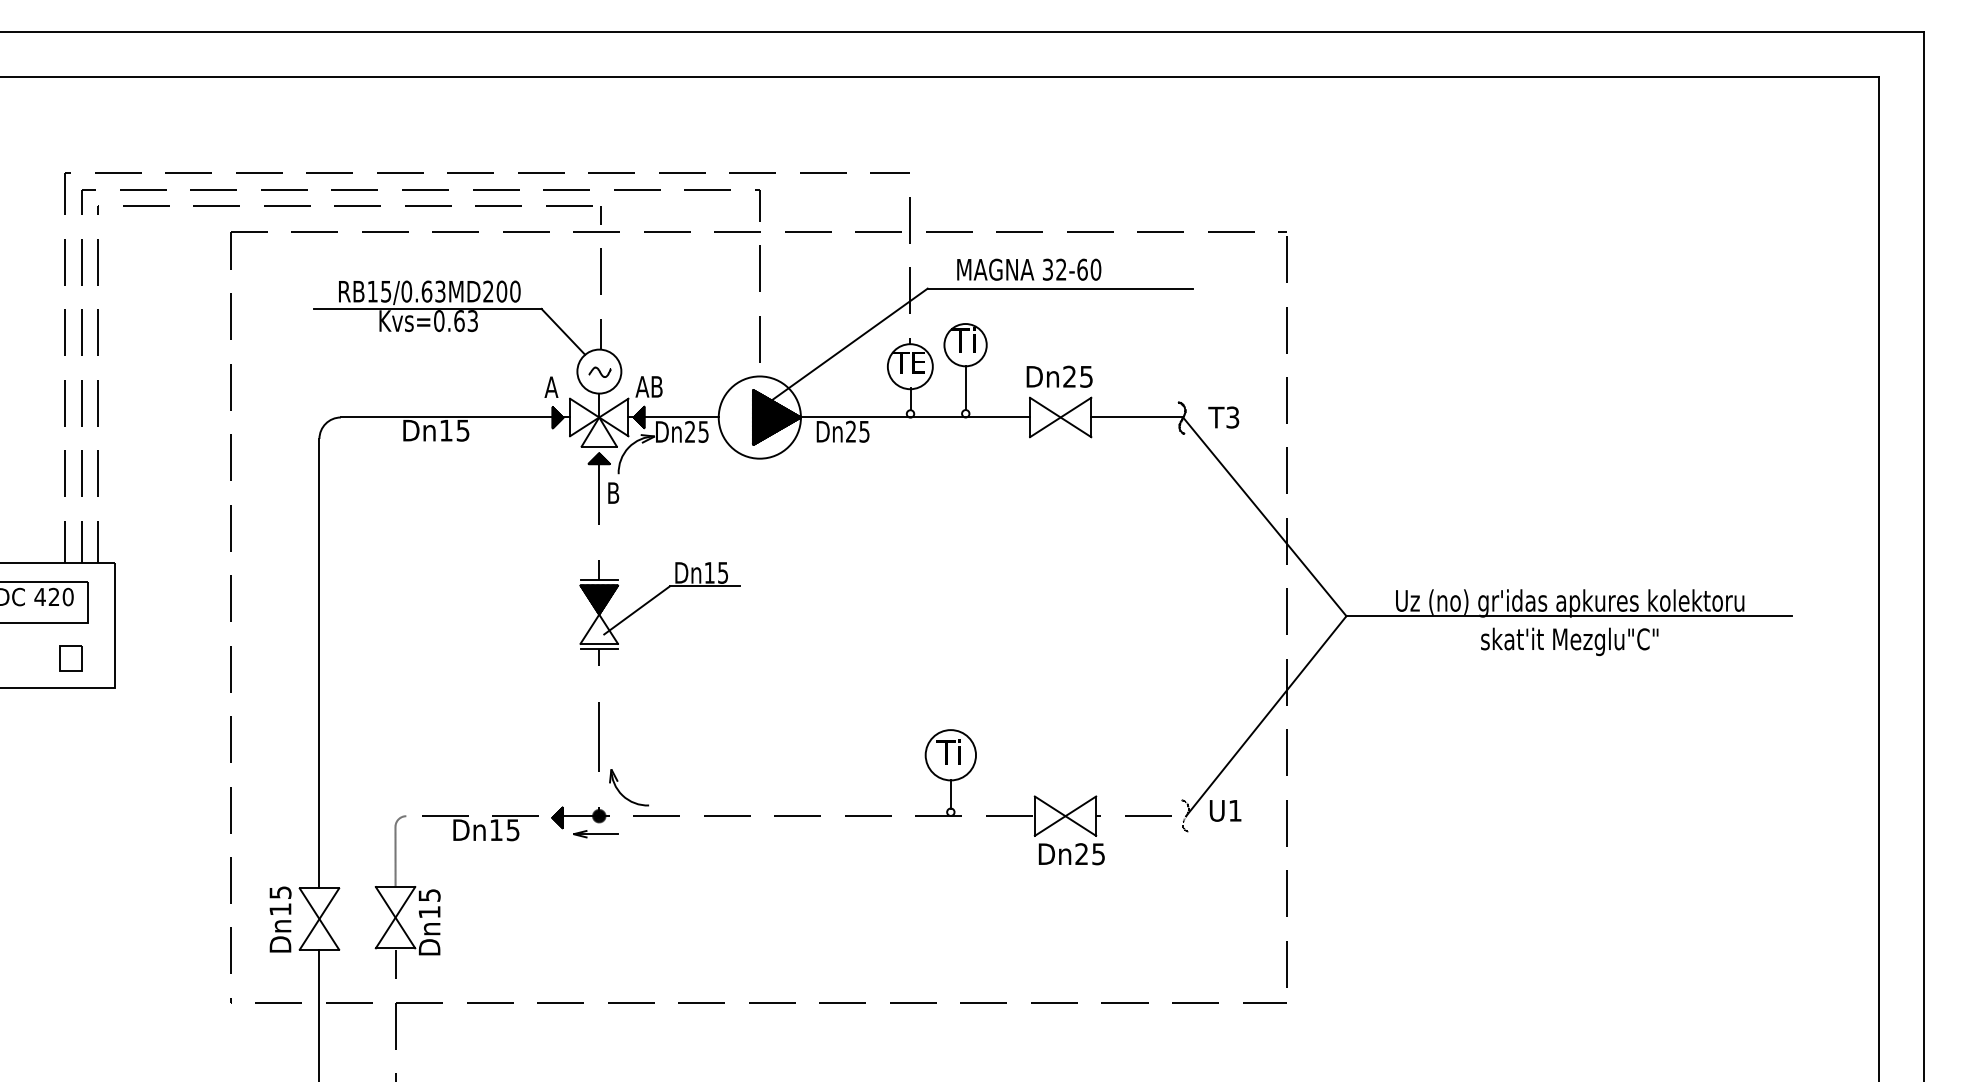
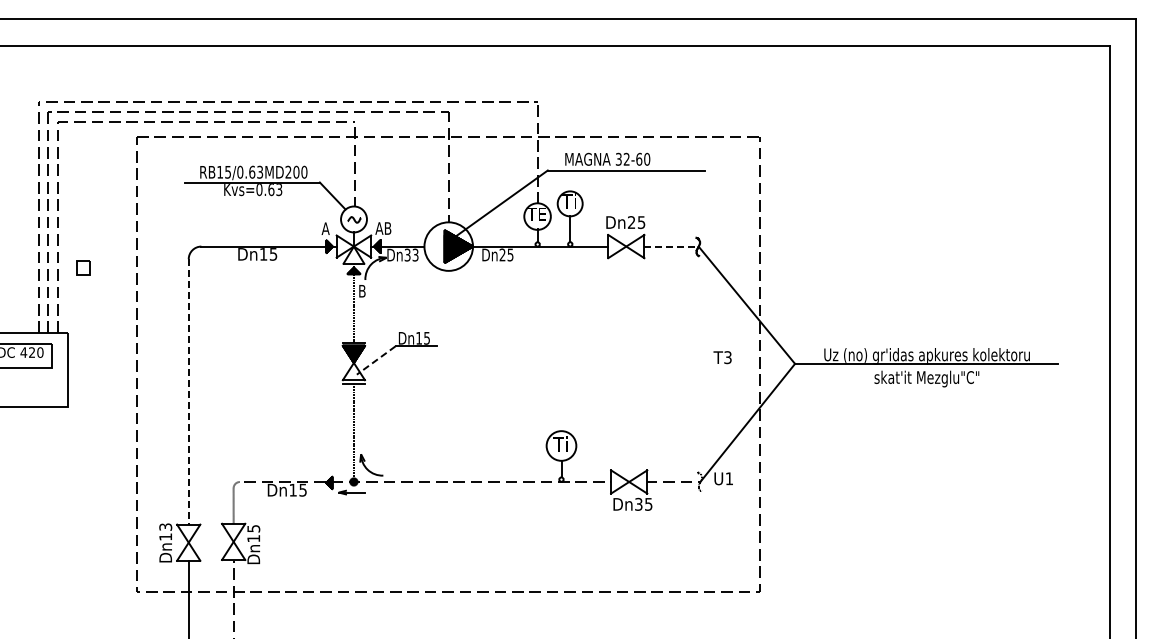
line: (1137, 417) -> (671, 246), solid -> dashed
text: (1223, 417) -> (722, 357), moved
text: (696, 430) -> (411, 254), Dn25 -> Dn33
line: (637, 610) -> (376, 360), solid -> dashed
part: (70, 657) -> (83, 267), moved
line: (319, 662) -> (188, 391), solid -> dashed
text: (1081, 854) -> (638, 504), Dn25 -> Dn35
text: (280, 891) -> (165, 526), Dn15 -> Dn13

